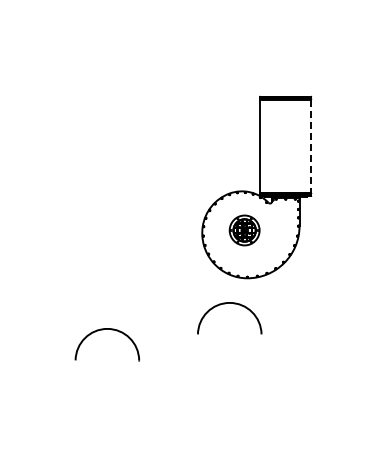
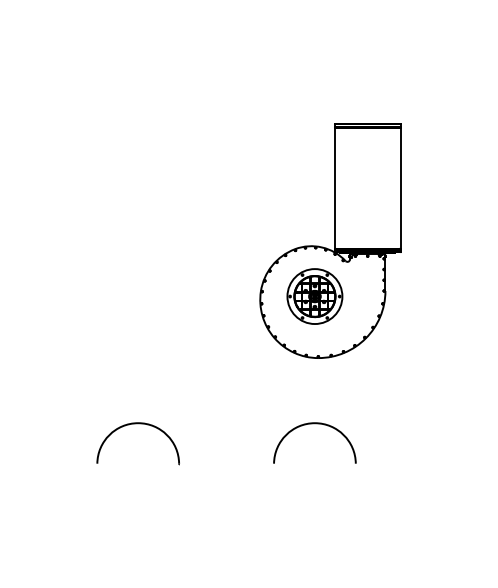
line: (311, 146) -> (400, 188), dashed -> solid
part: (244, 230) -> (314, 296), size x1.43
arc: (225, 304) -> (309, 425), moved

